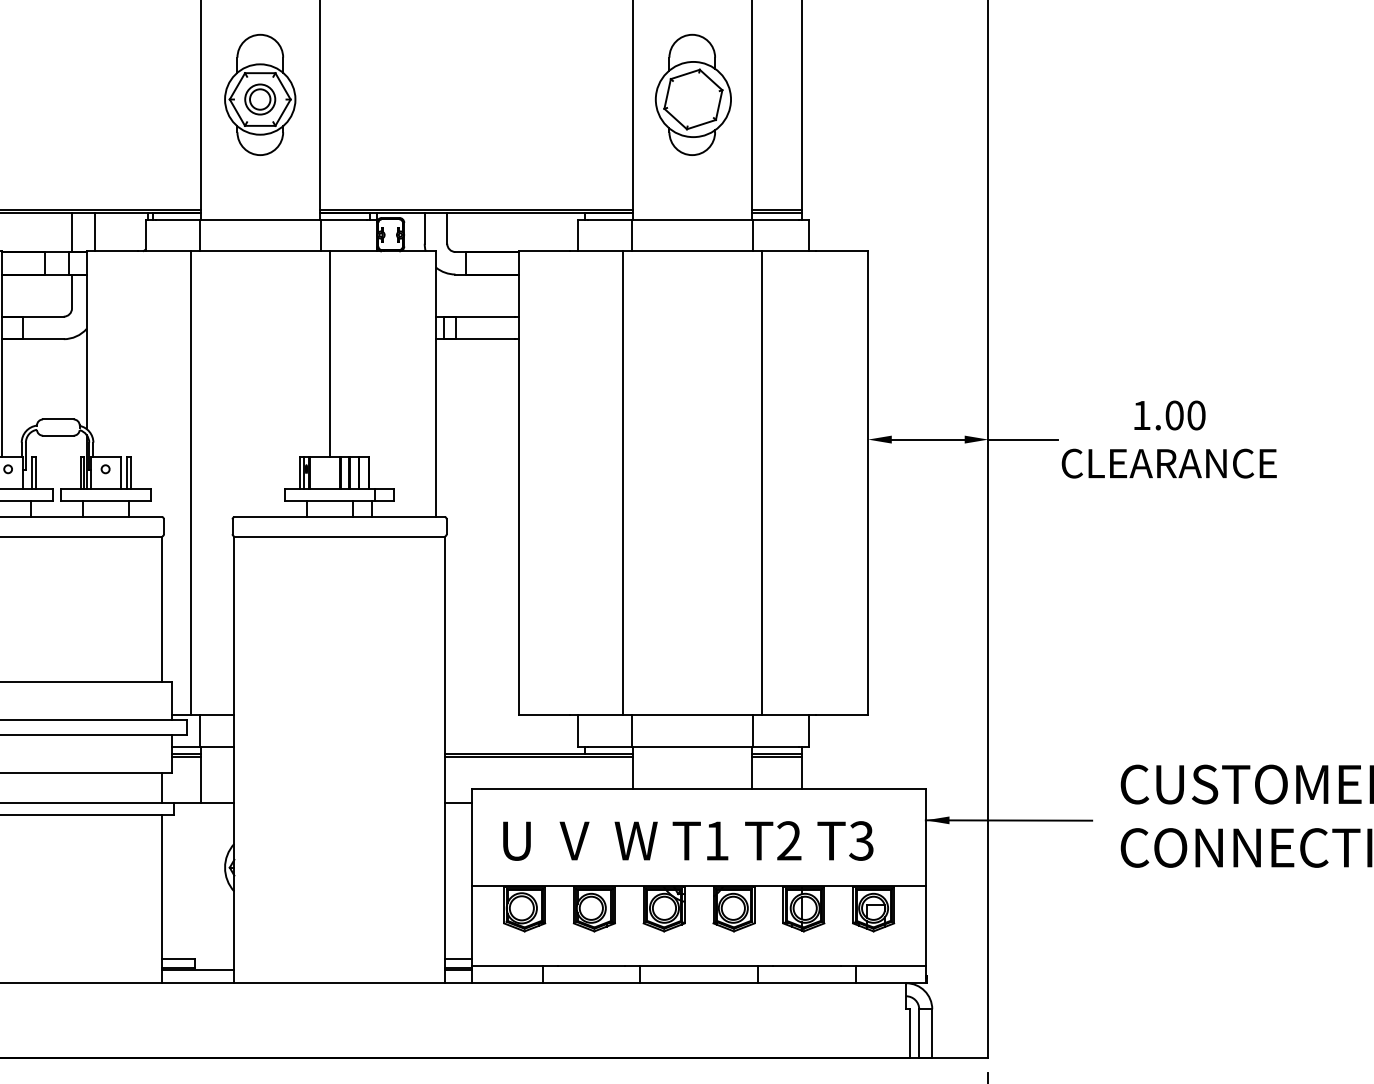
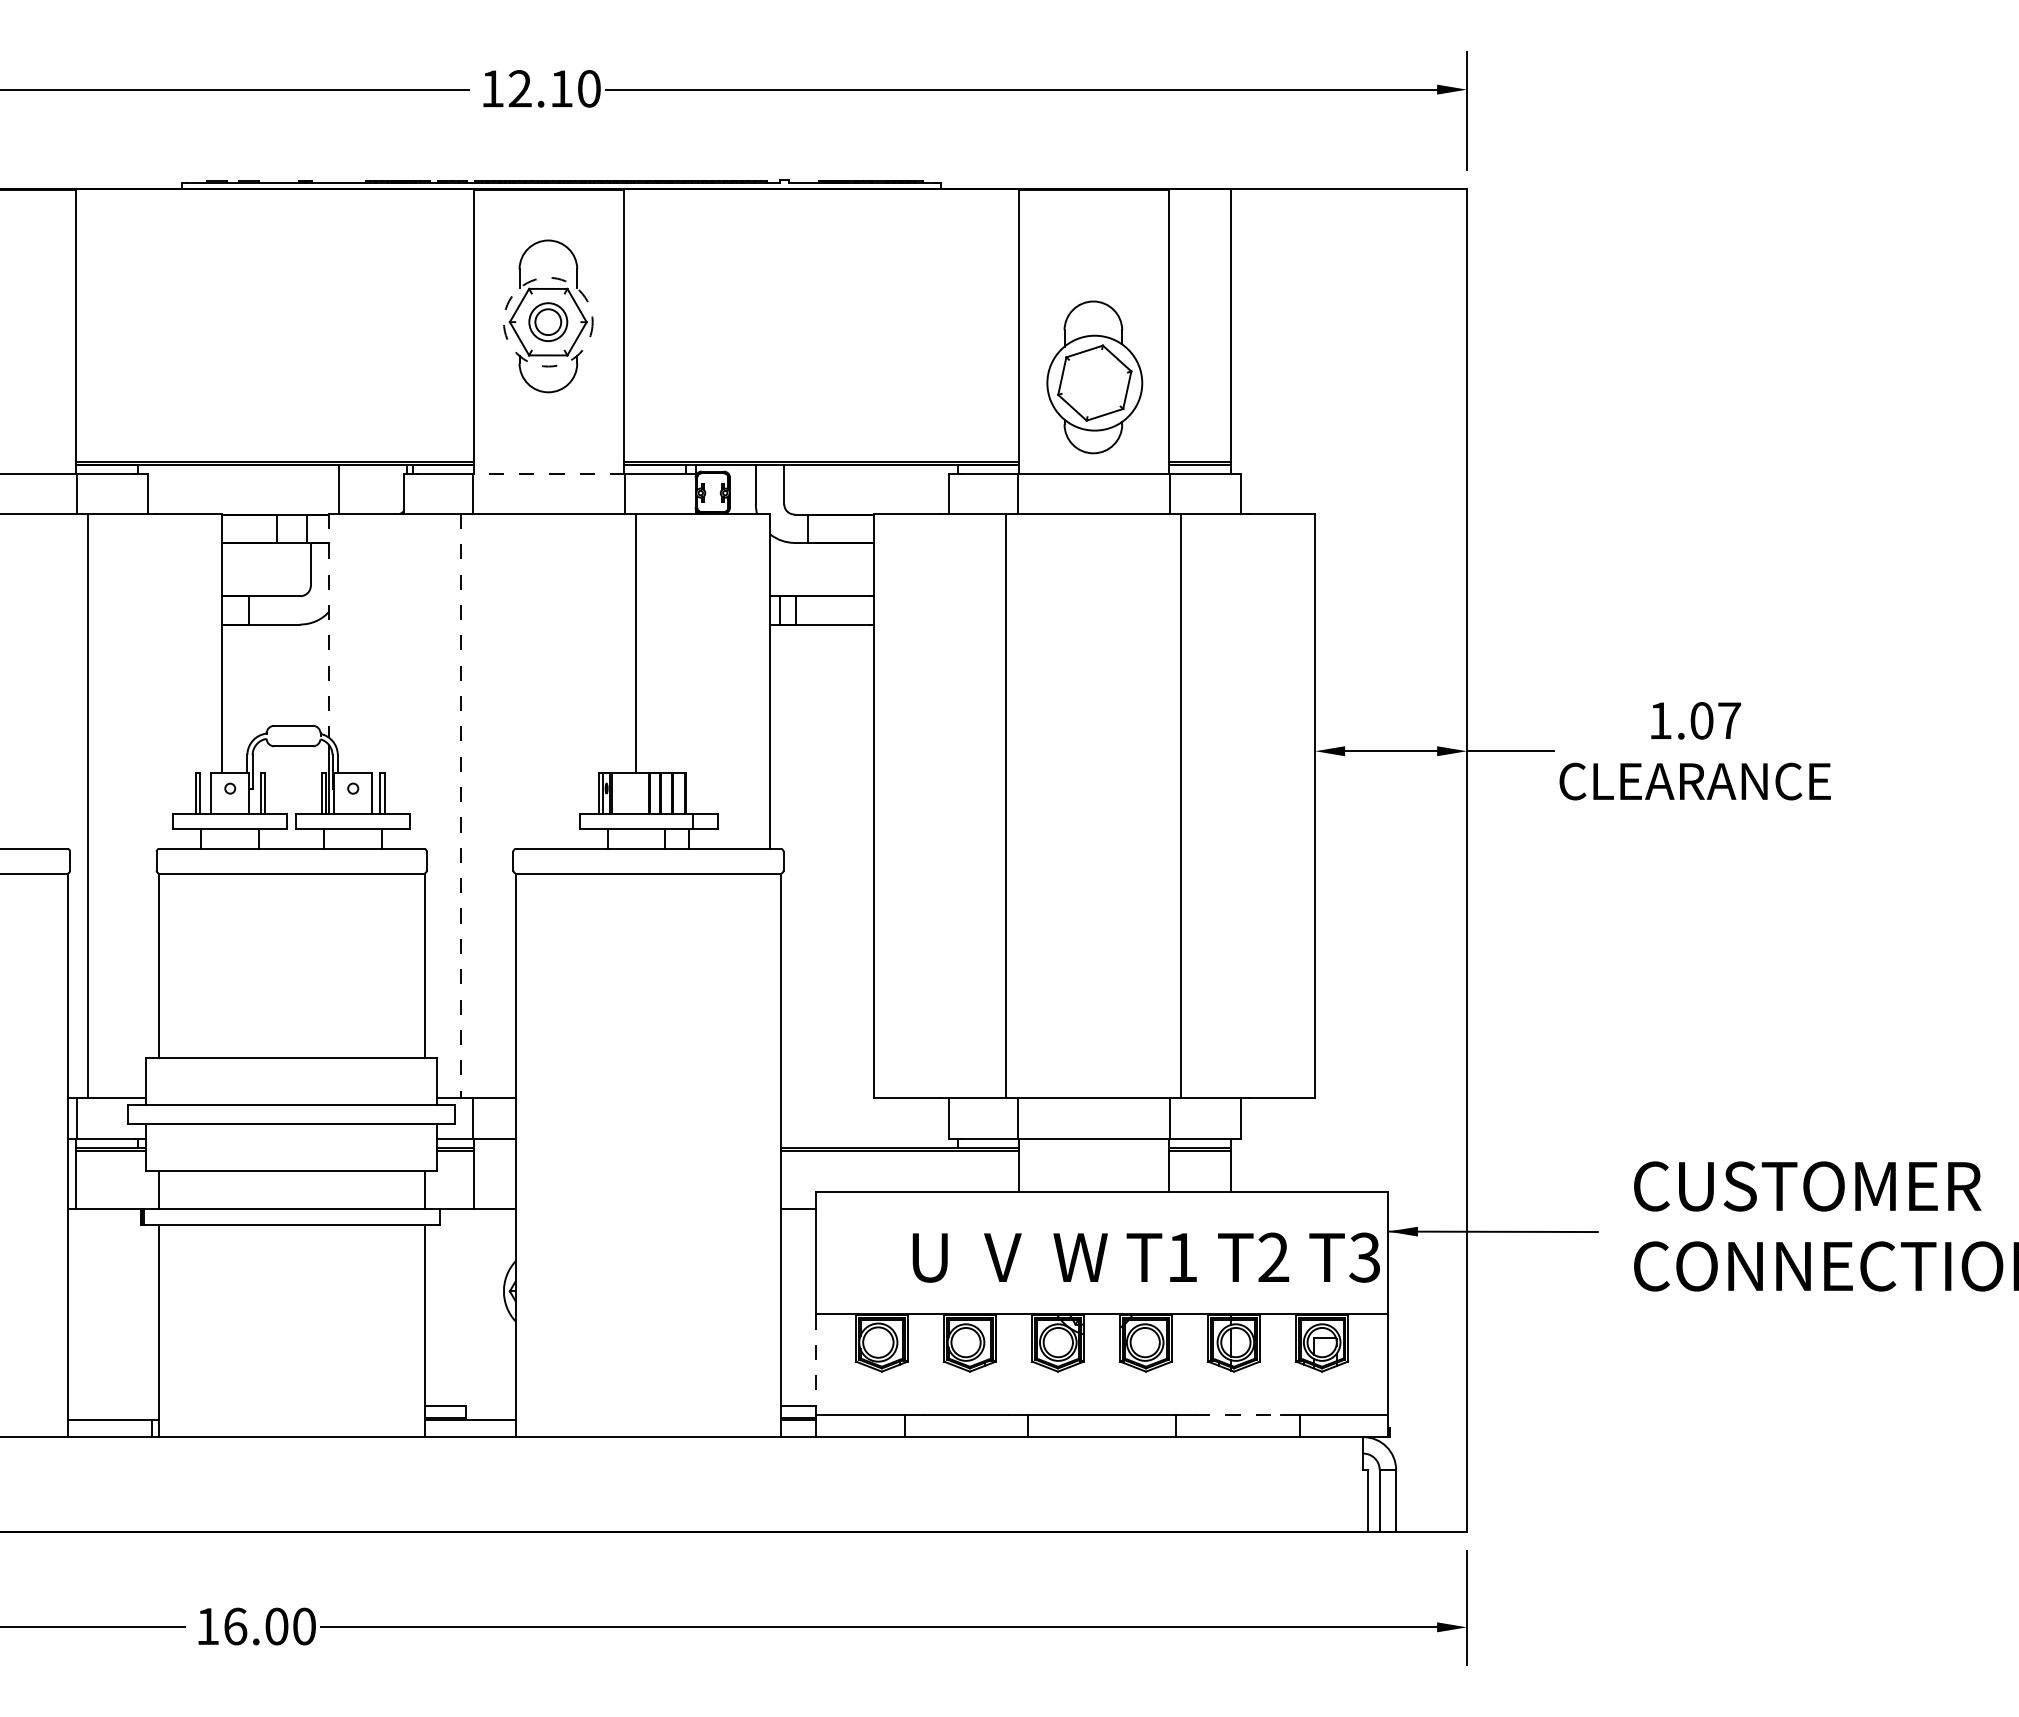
part: (693, 95) -> (1094, 377), moved
circle: (259, 99) -> (547, 321), solid -> dashed
line: (260, 220) -> (548, 474), solid -> dashed
line: (71, 232) -> (310, 489), removed
line: (86, 340) -> (329, 626), solid -> dashed
text: (1196, 415) -> (1729, 720), 1.00 -> 1.07
line: (191, 483) -> (461, 806), solid -> dashed
text: (687, 840) -> (1145, 1257), moved
line: (472, 926) -> (816, 1365), solid -> dashed
line: (806, 966) -> (1237, 1415), solid -> dashed

